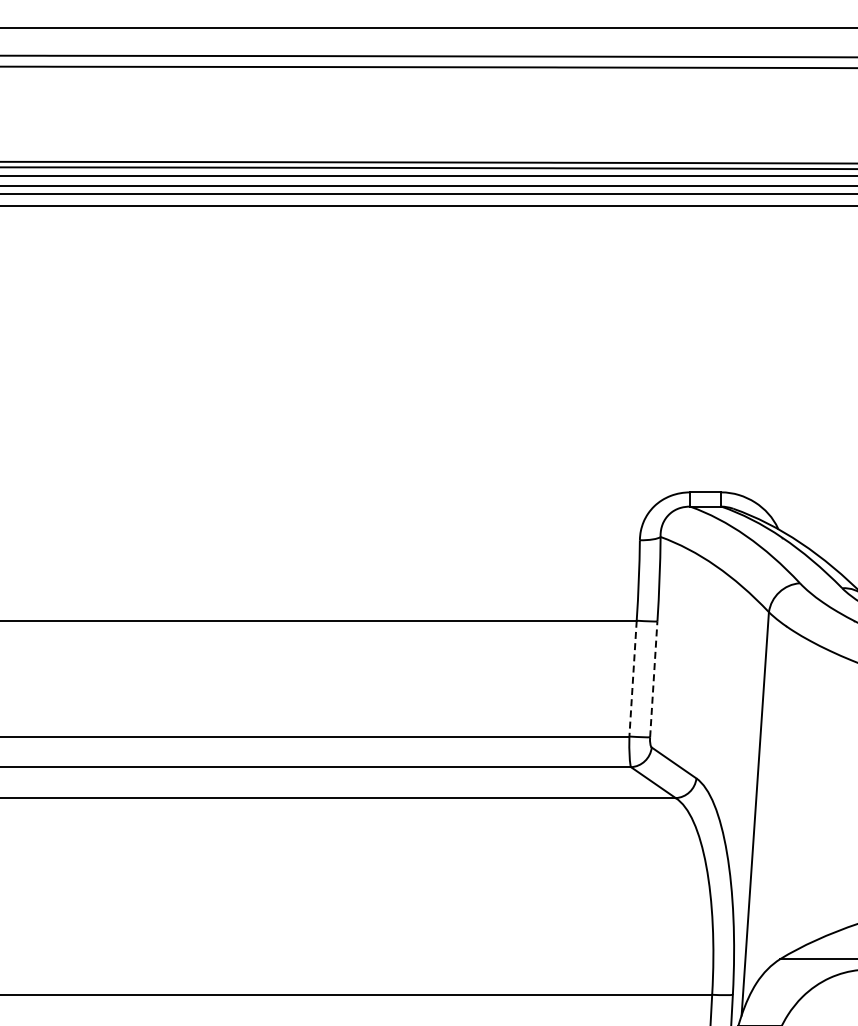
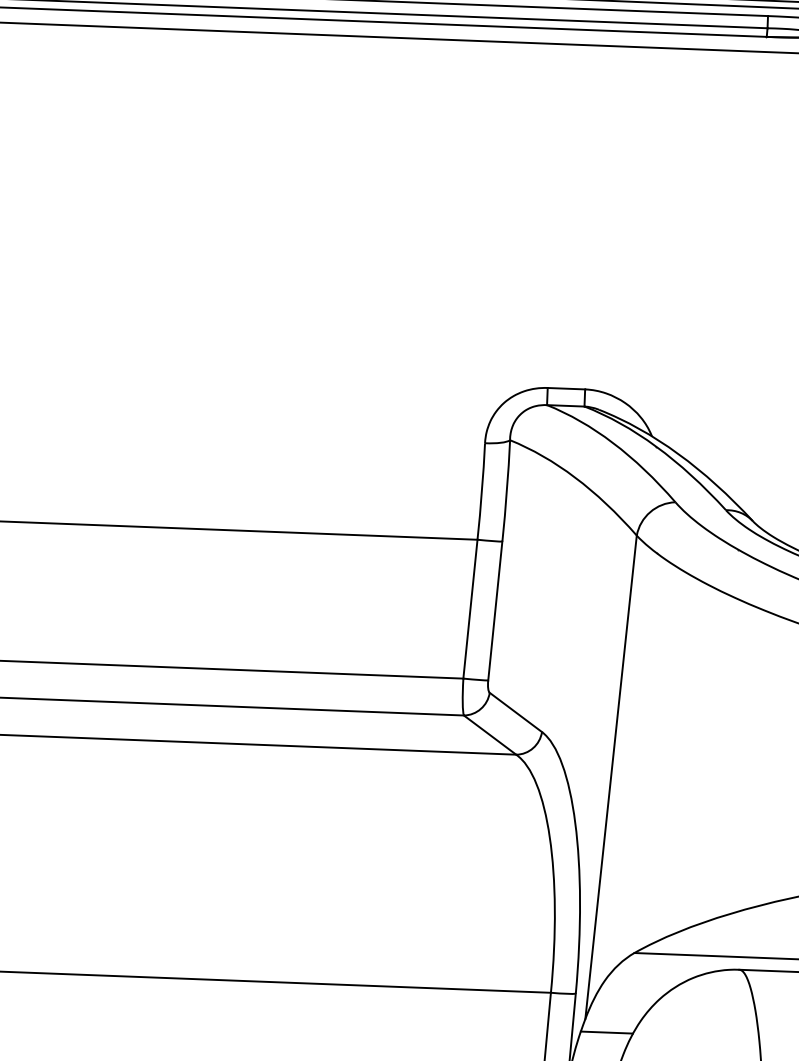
line: (653, 678) -> (495, 609), dashed -> solid
line: (633, 679) -> (470, 610), dashed -> solid

